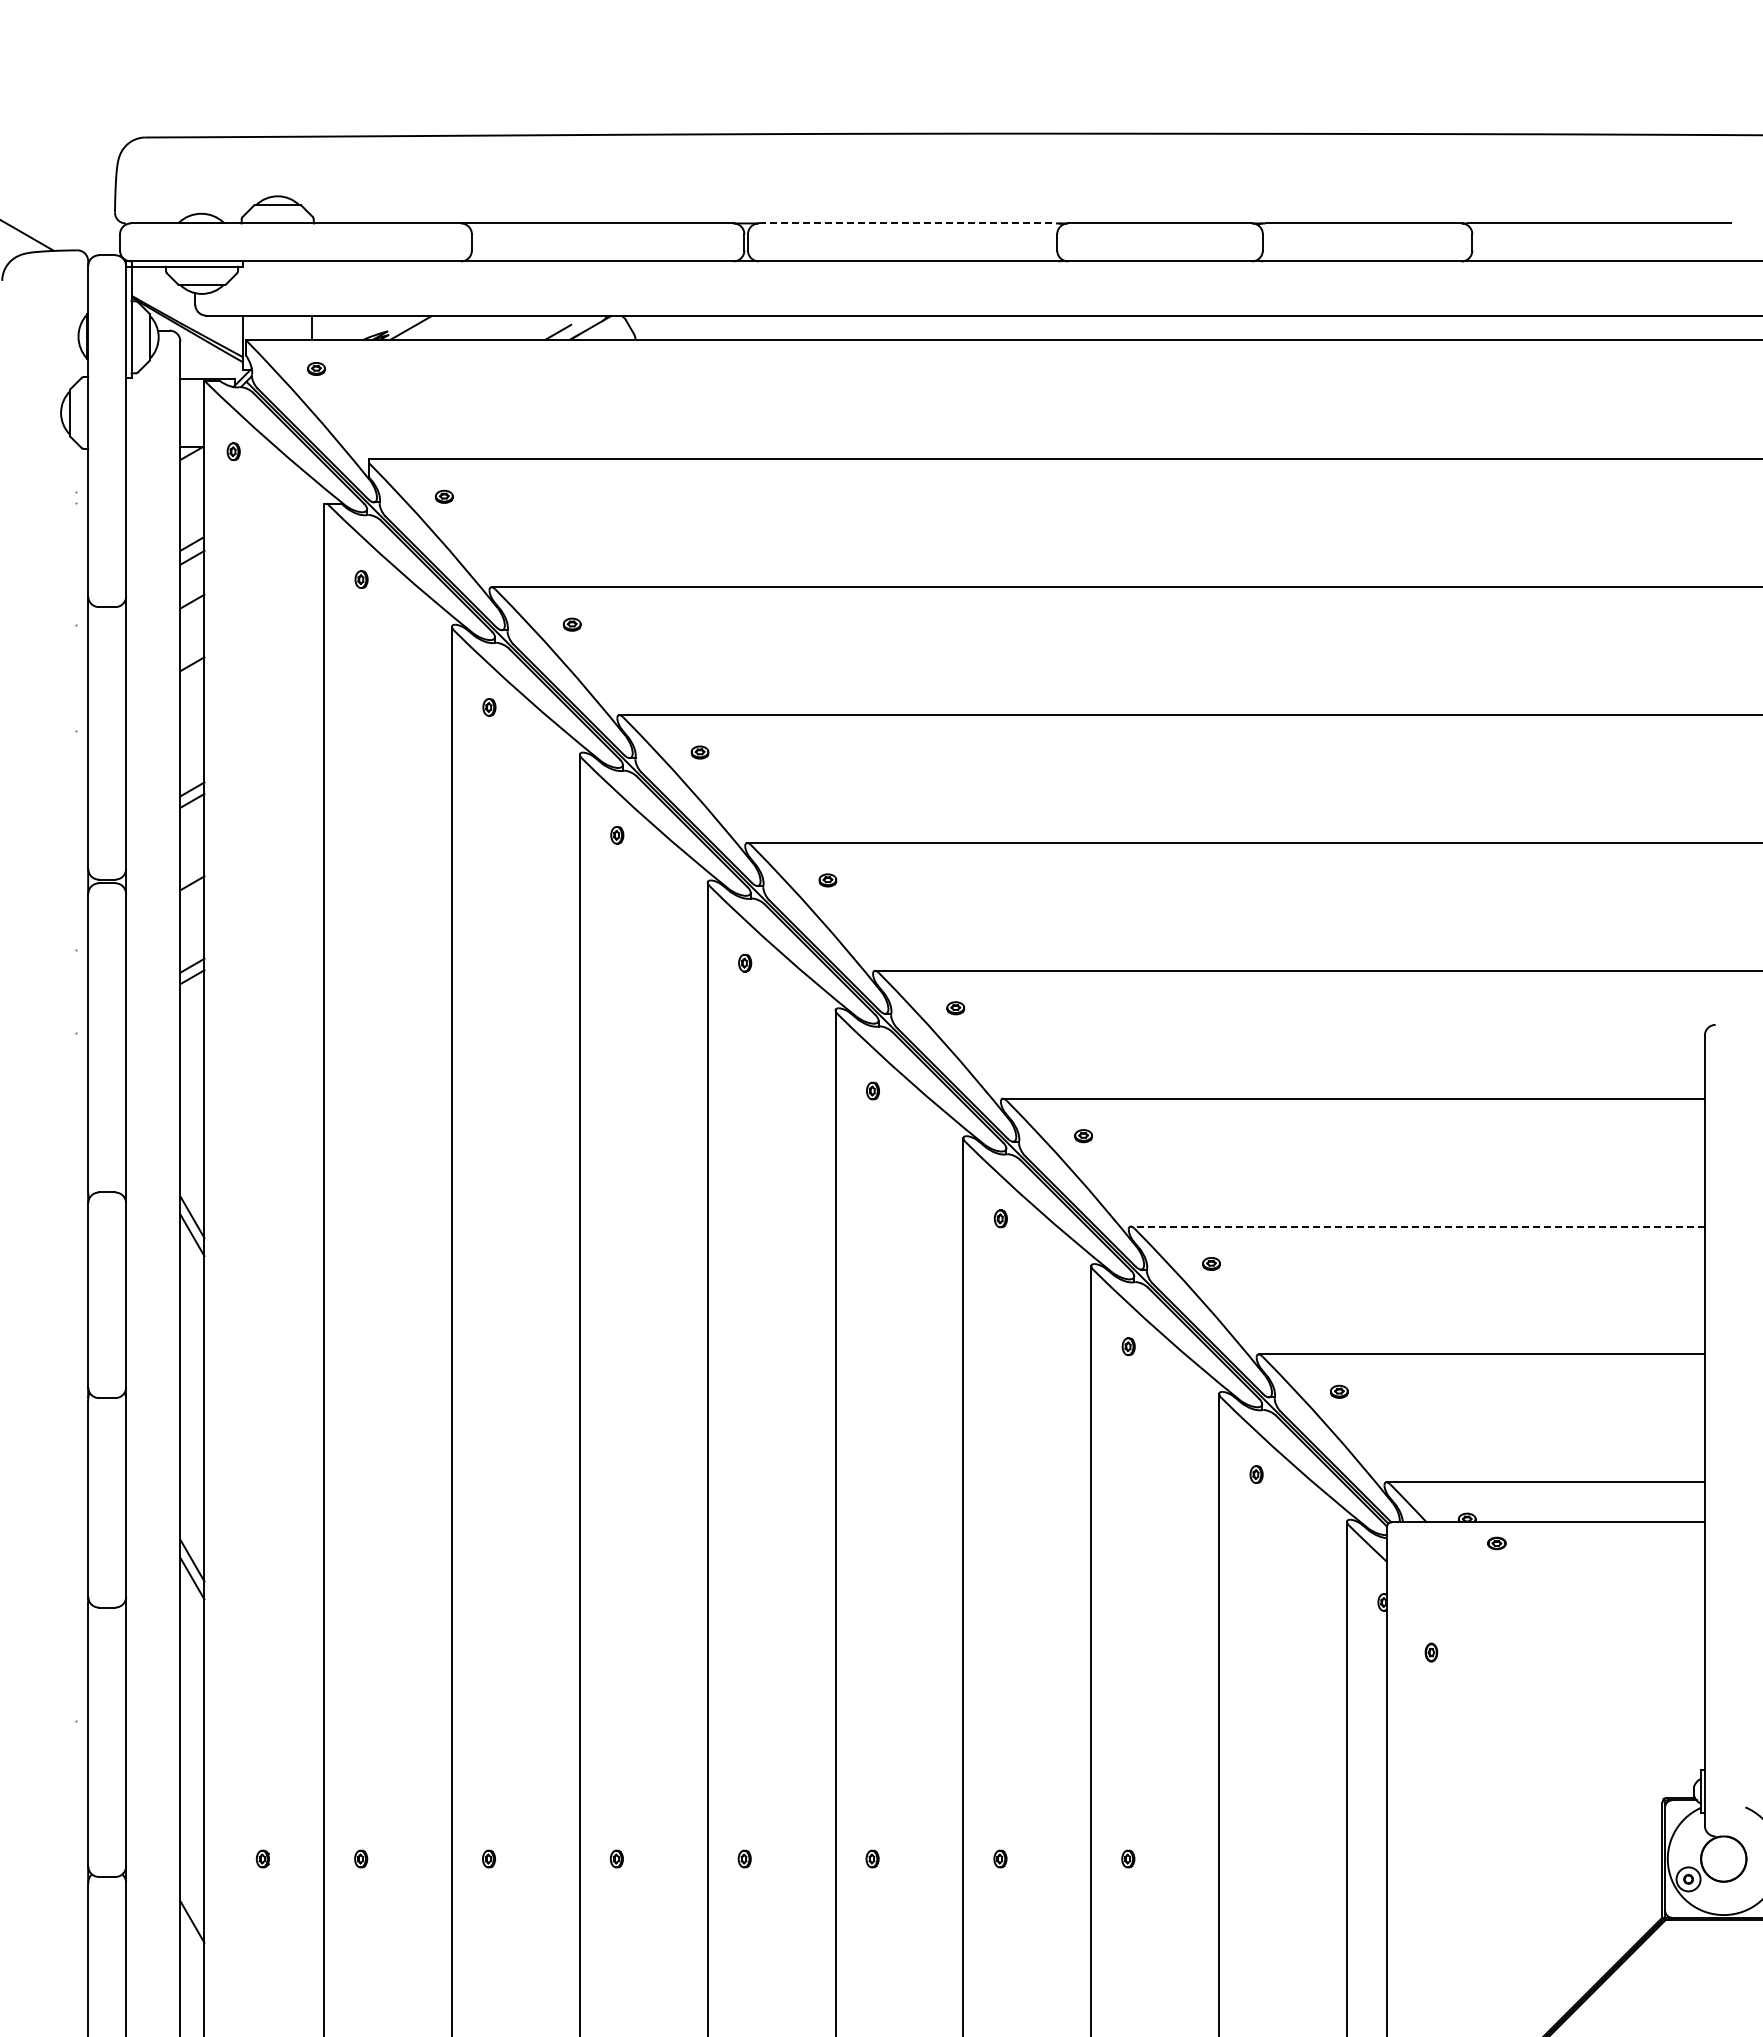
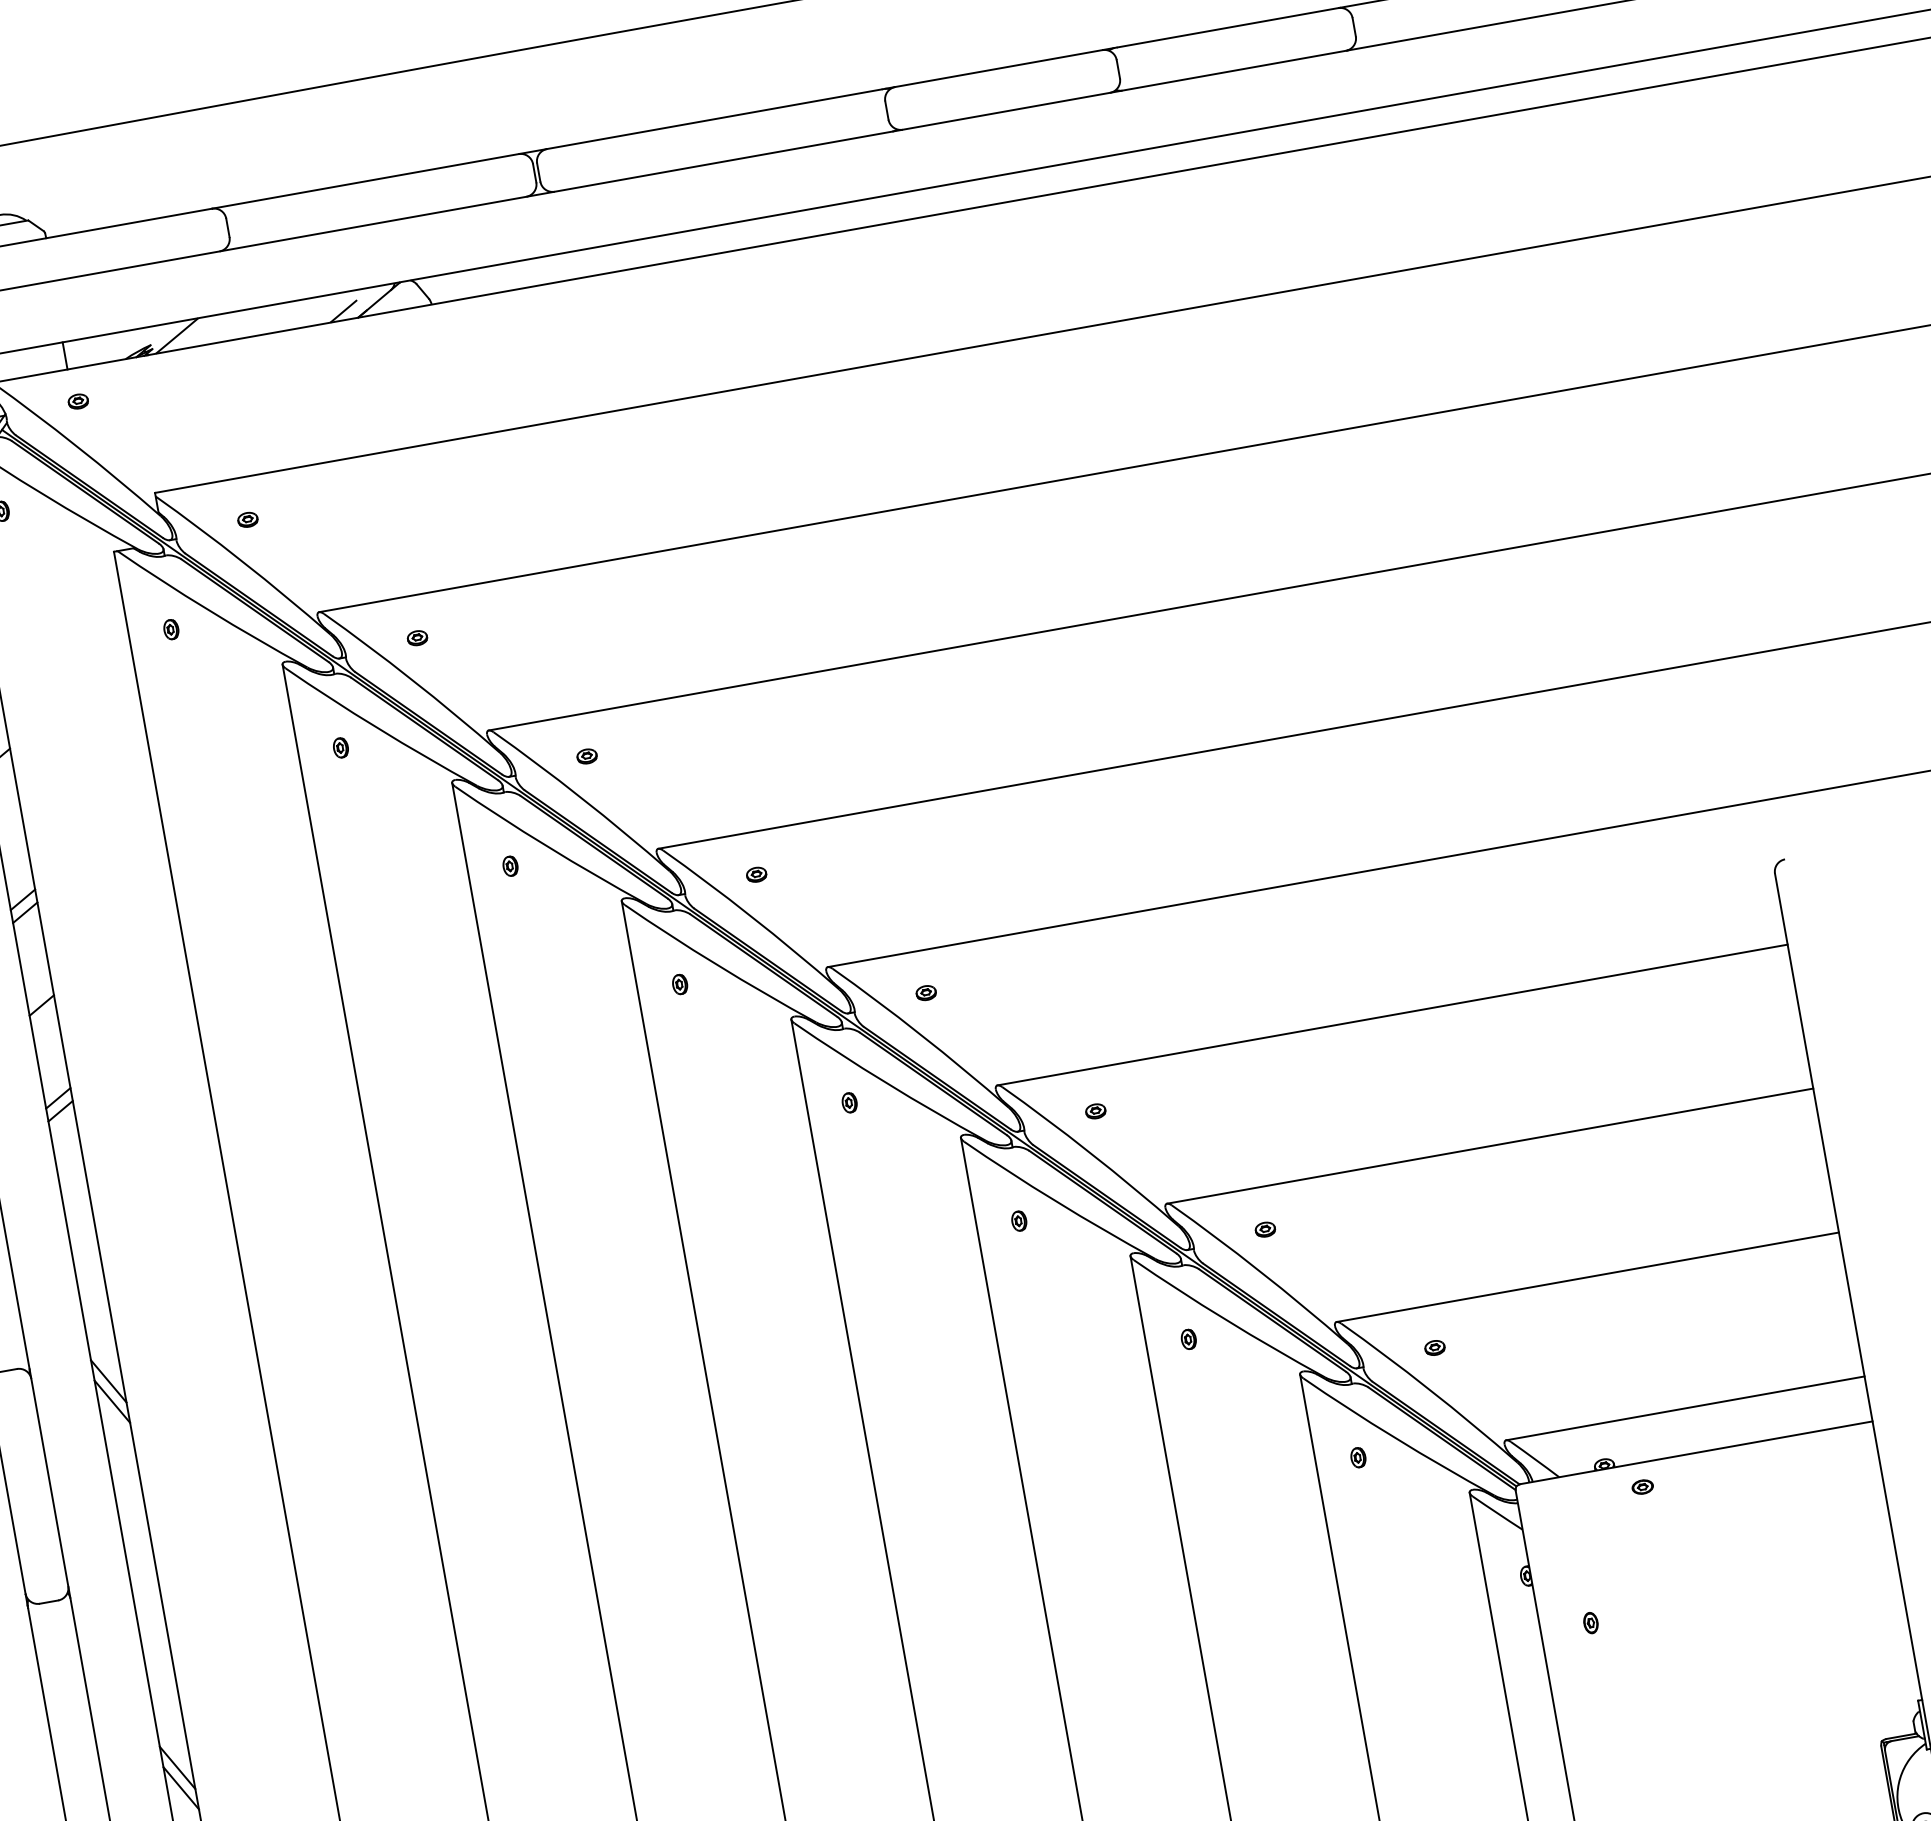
line: (907, 223) -> (714, 119), dashed -> solid
line: (1417, 1226) -> (1489, 1146), dashed -> solid

